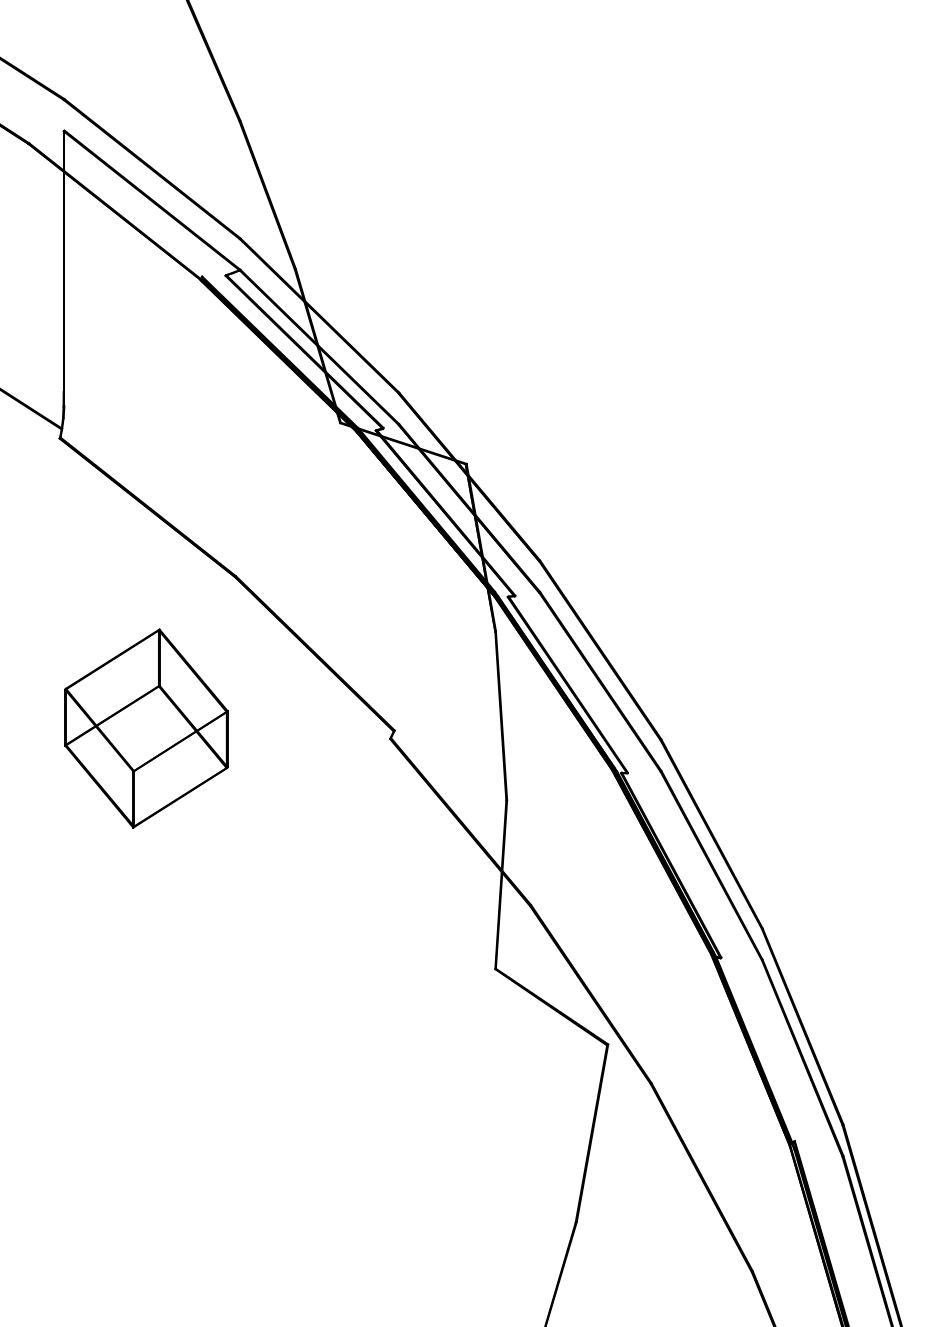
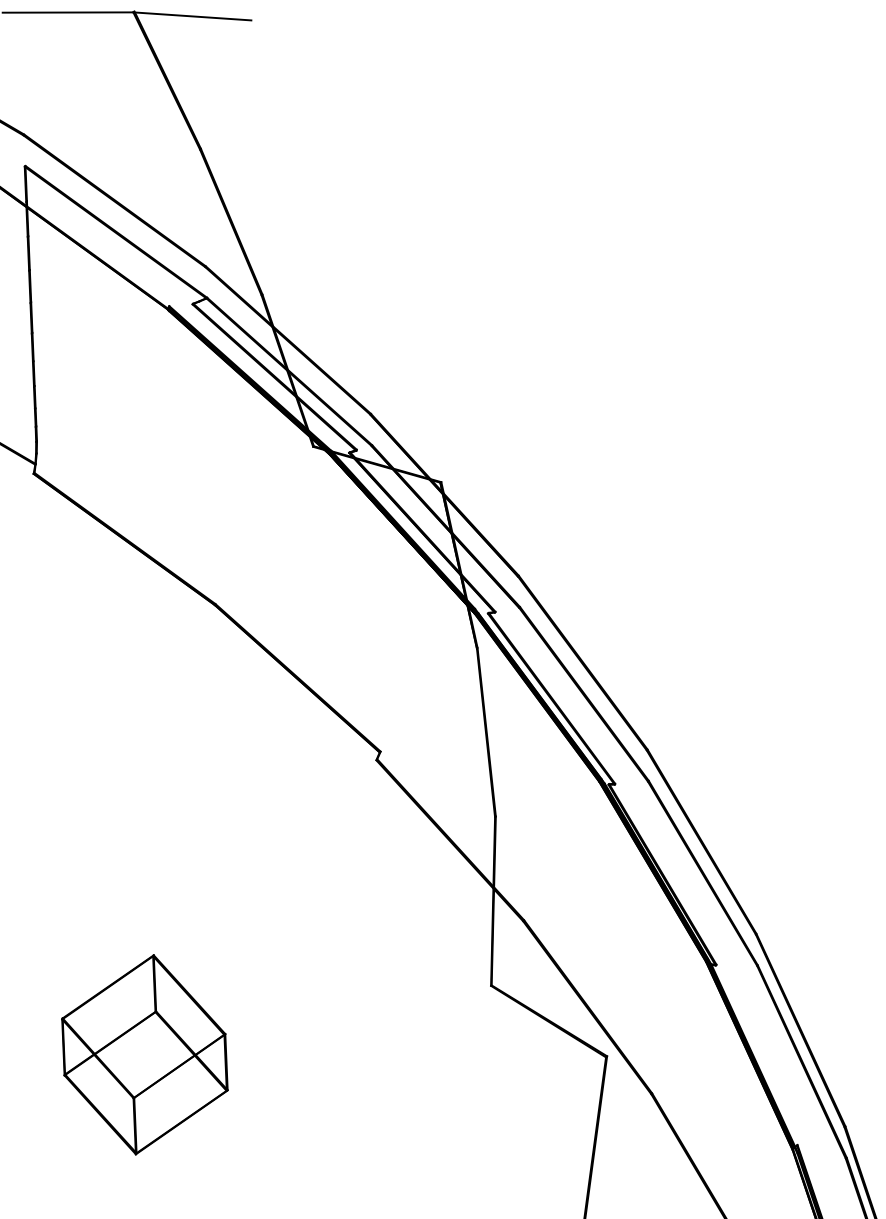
part: (146, 728) -> (144, 1054), moved

